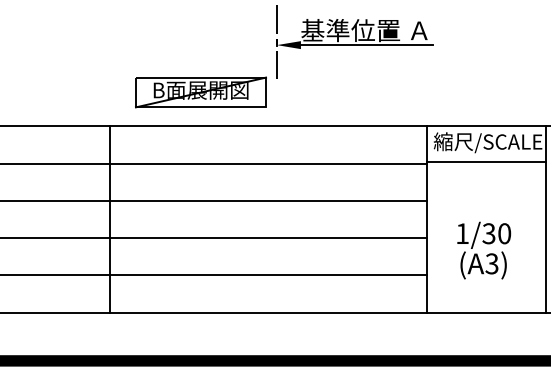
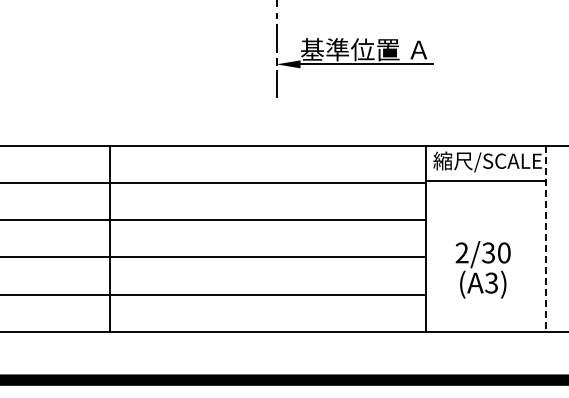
part: (200, 92) -> (200, 111), removed
line: (545, 220) -> (545, 239), solid -> dashed
text: (461, 233) -> (461, 252), 1/30 -> 2/30

